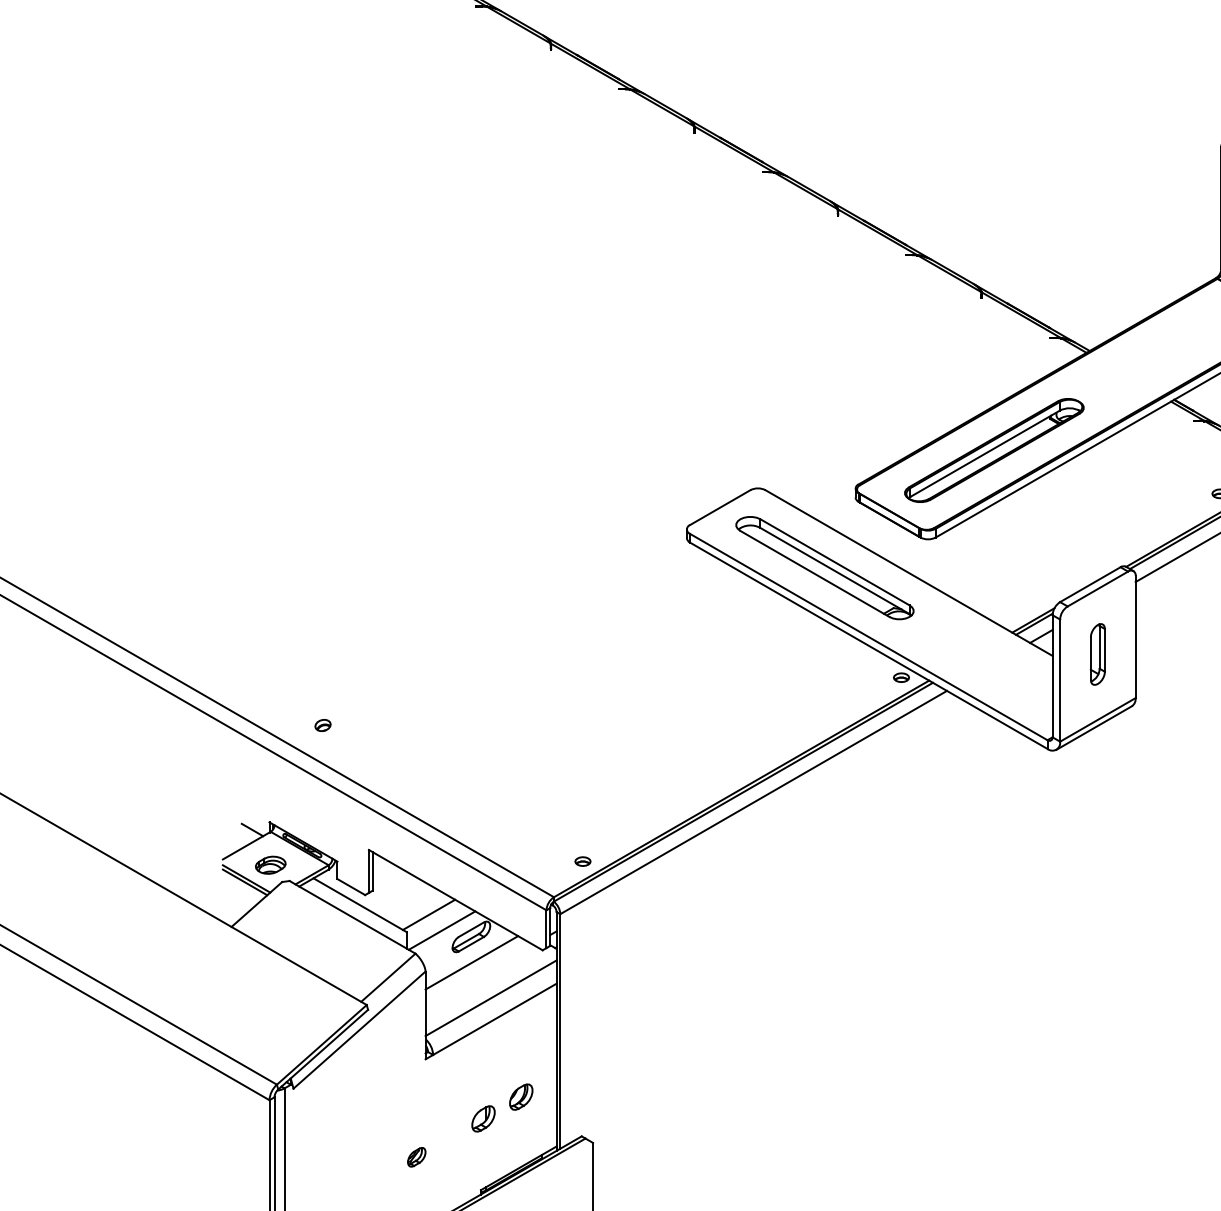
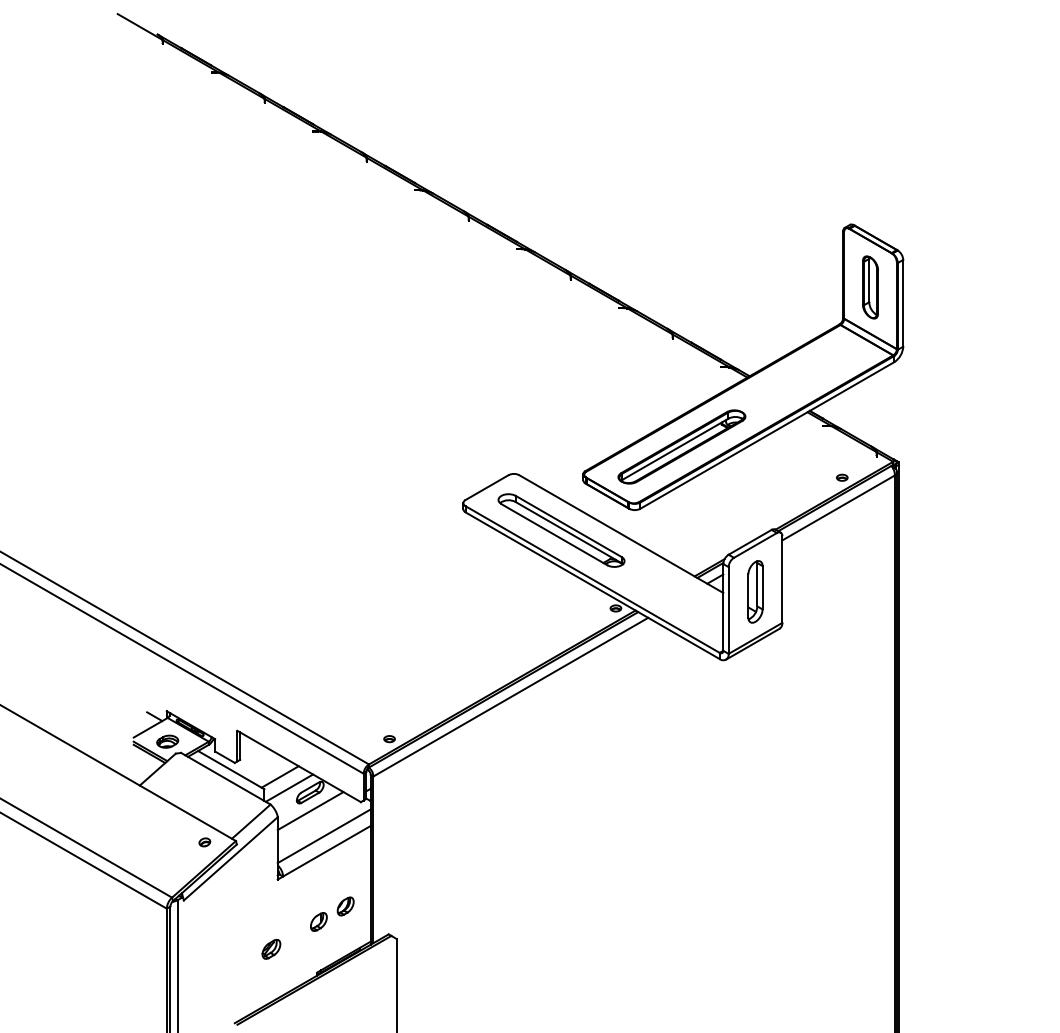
part: (1097, 653) -> (755, 591), size x1.43
part: (322, 725) -> (204, 842), moved
part: (416, 1156) -> (271, 948), size x1.43

